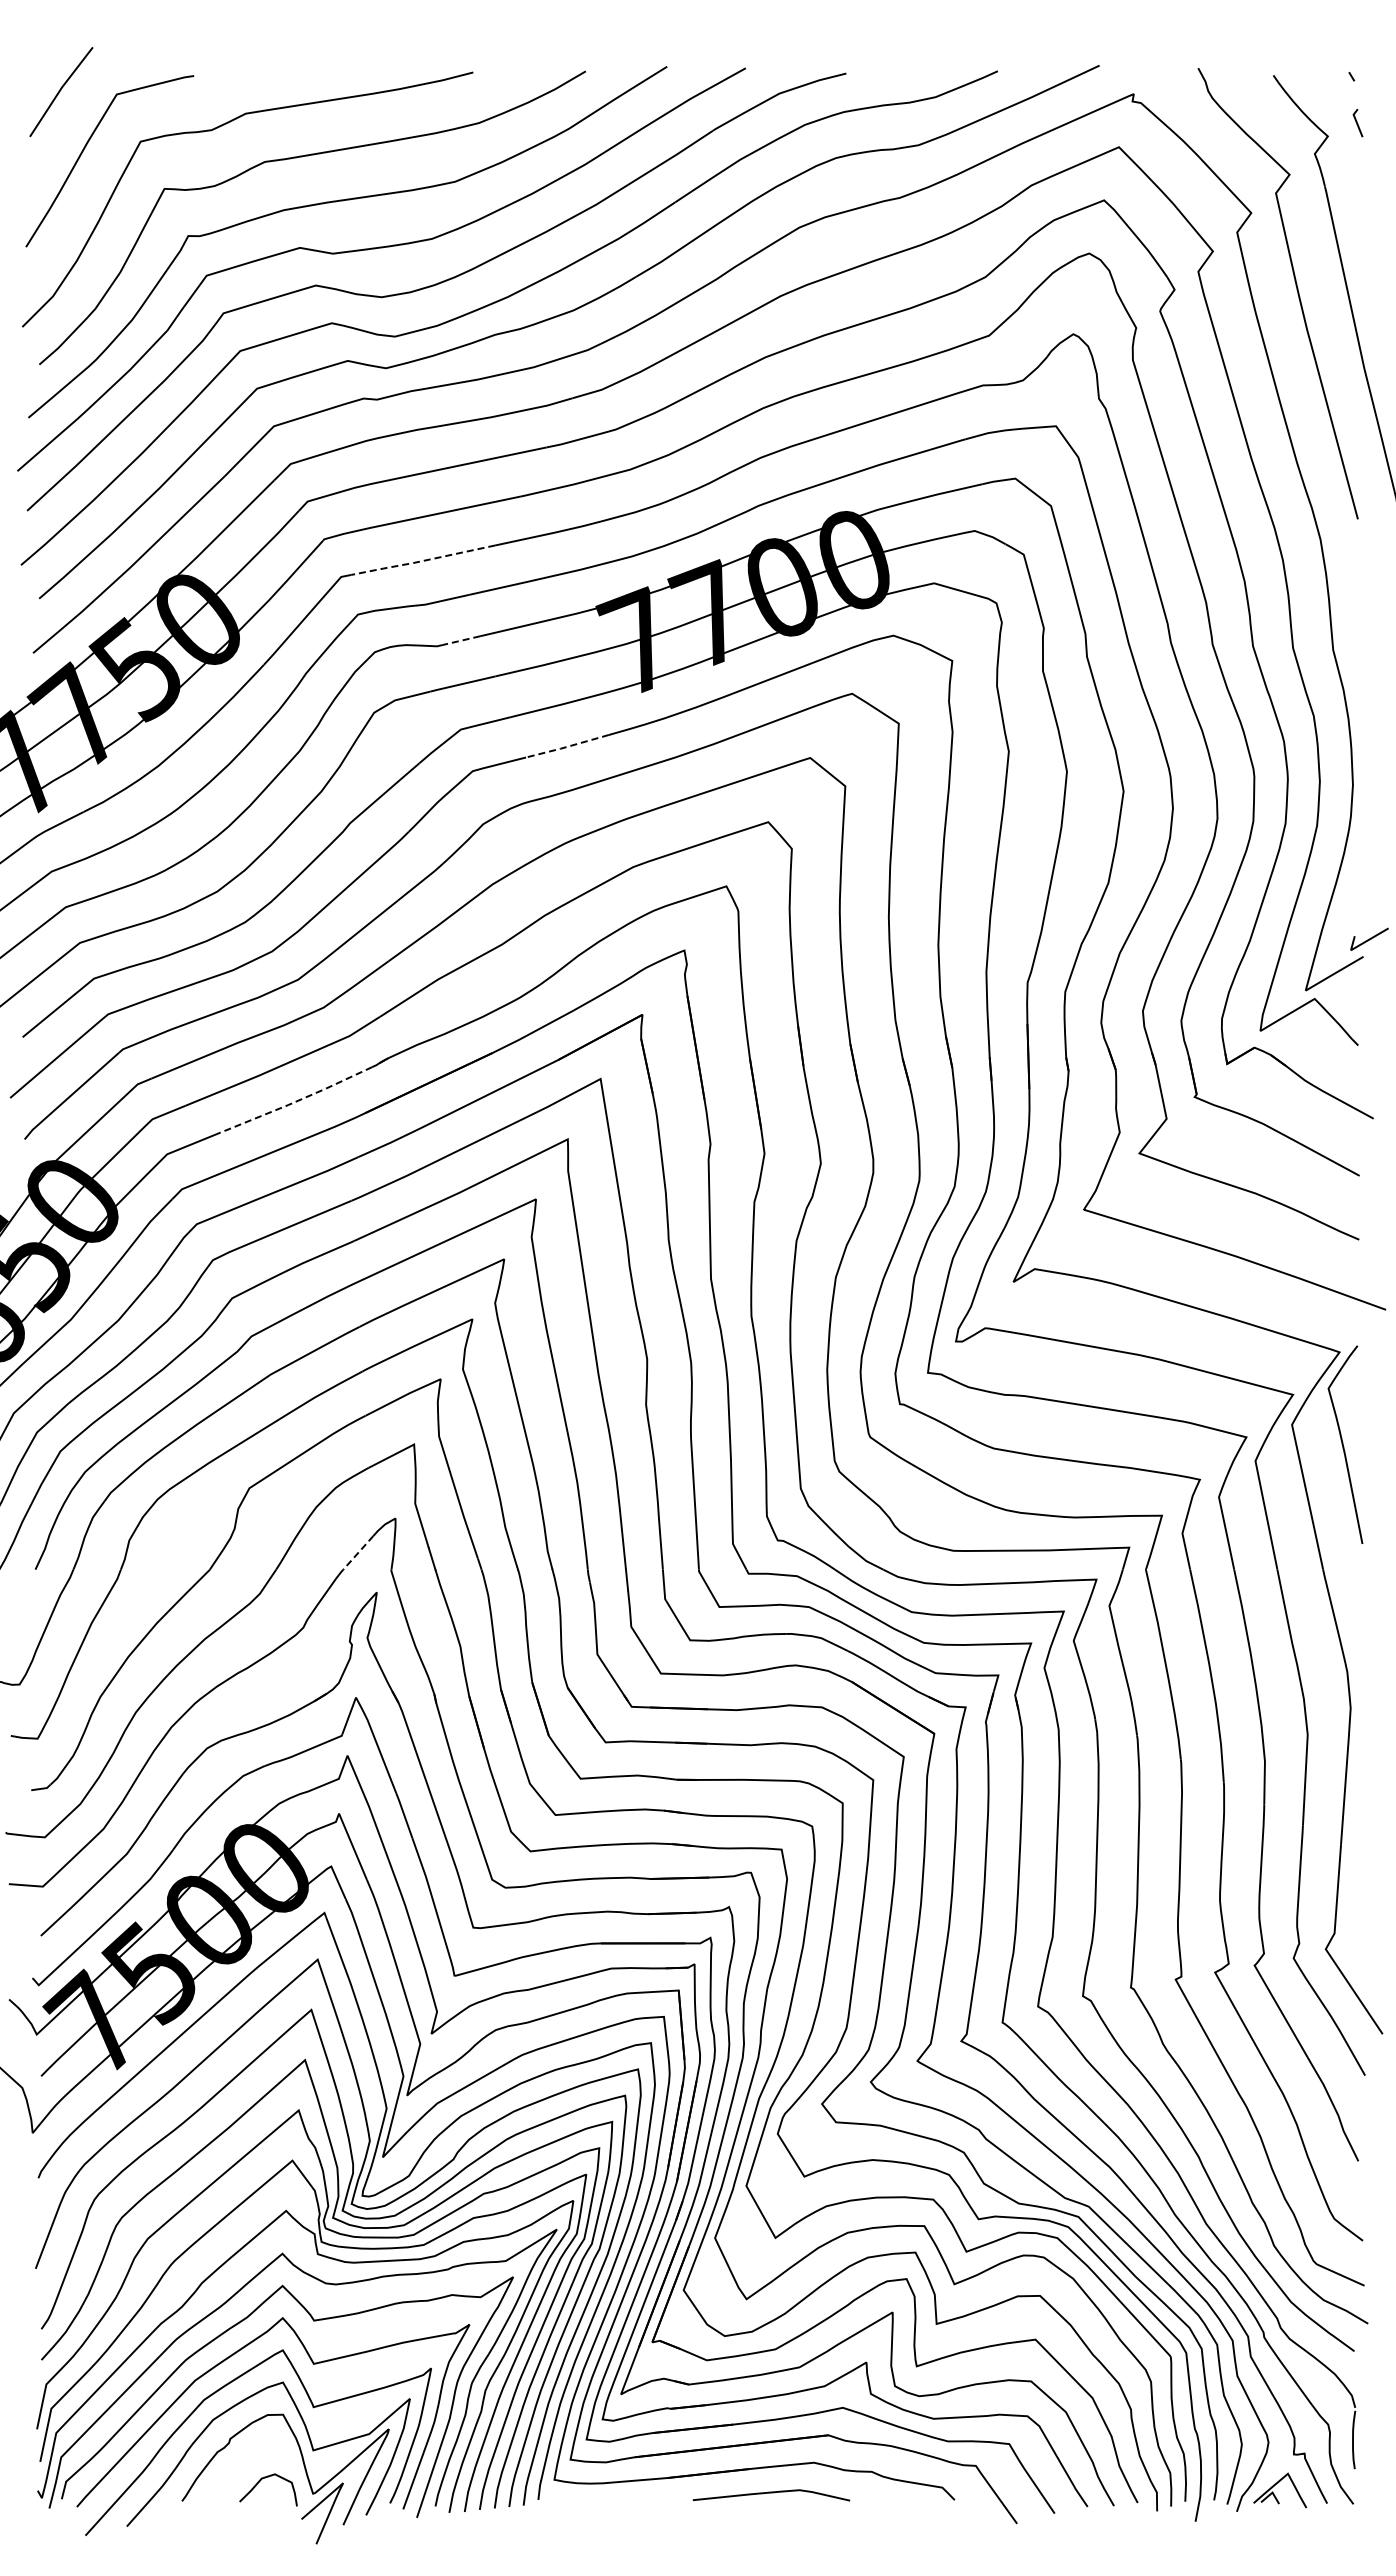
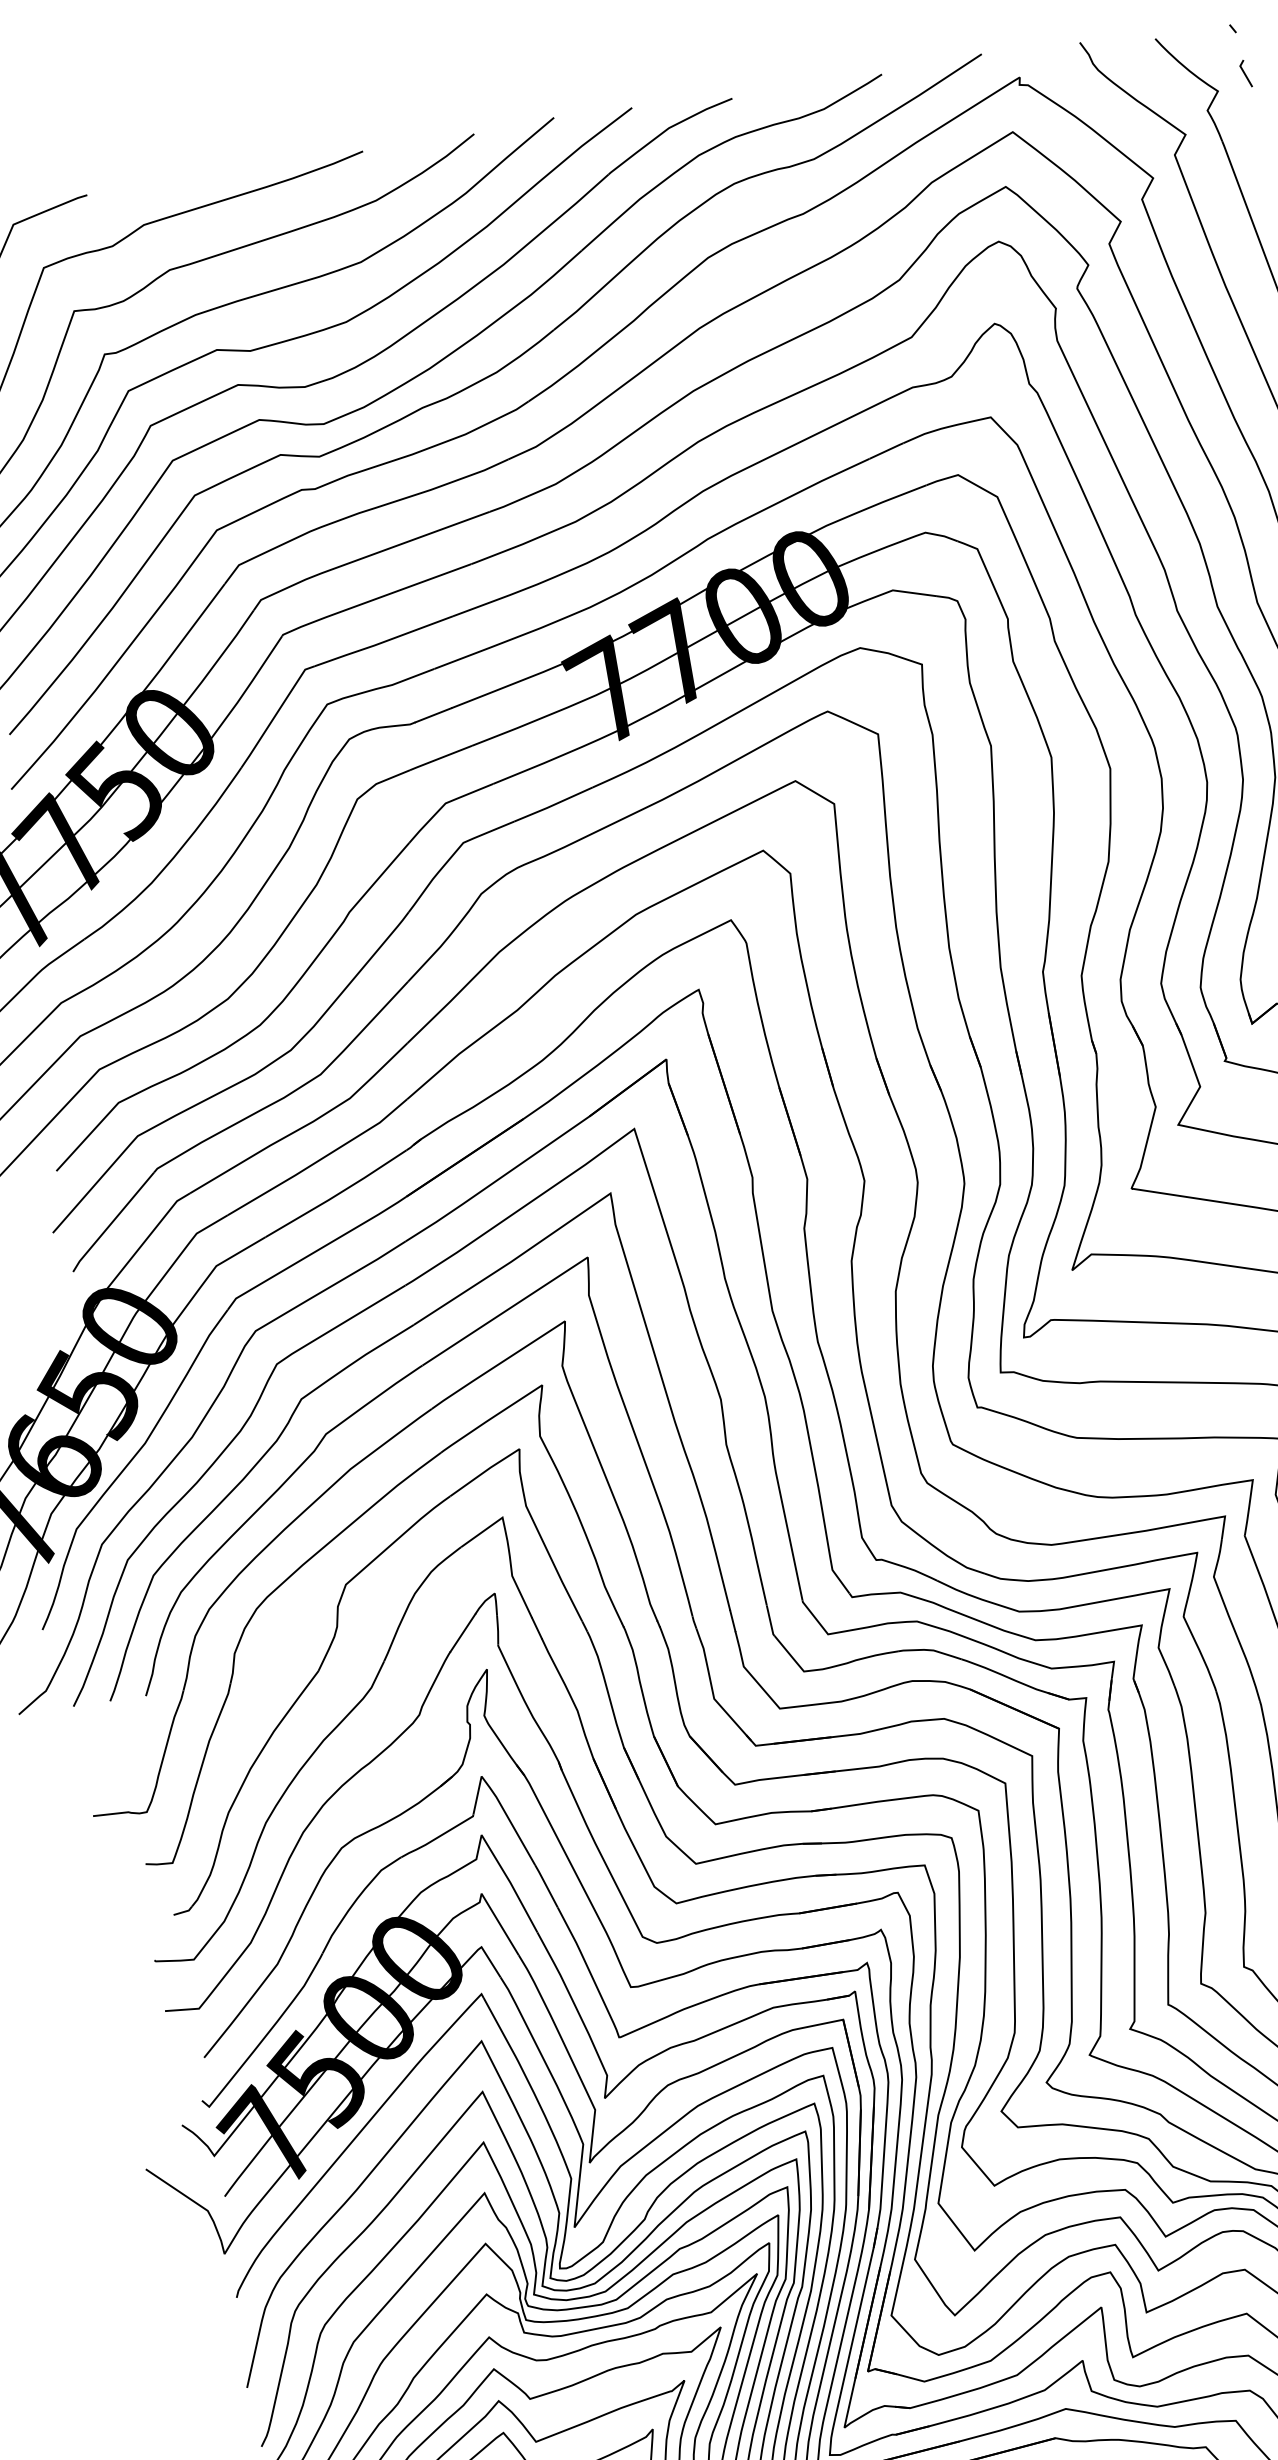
line: (422, 561) -> (383, 642), dashed -> solid
line: (461, 640) -> (433, 715), dashed -> solid
line: (567, 746) -> (553, 804), dashed -> solid
line: (296, 1101) -> (336, 1195), dashed -> solid
line: (358, 1552) -> (463, 1632), dashed -> solid

